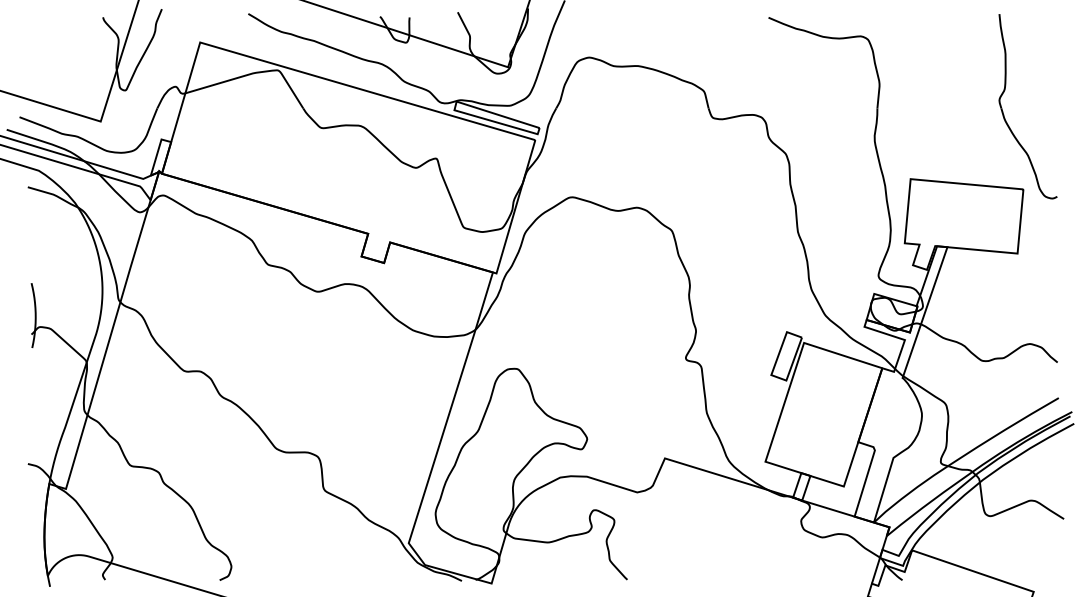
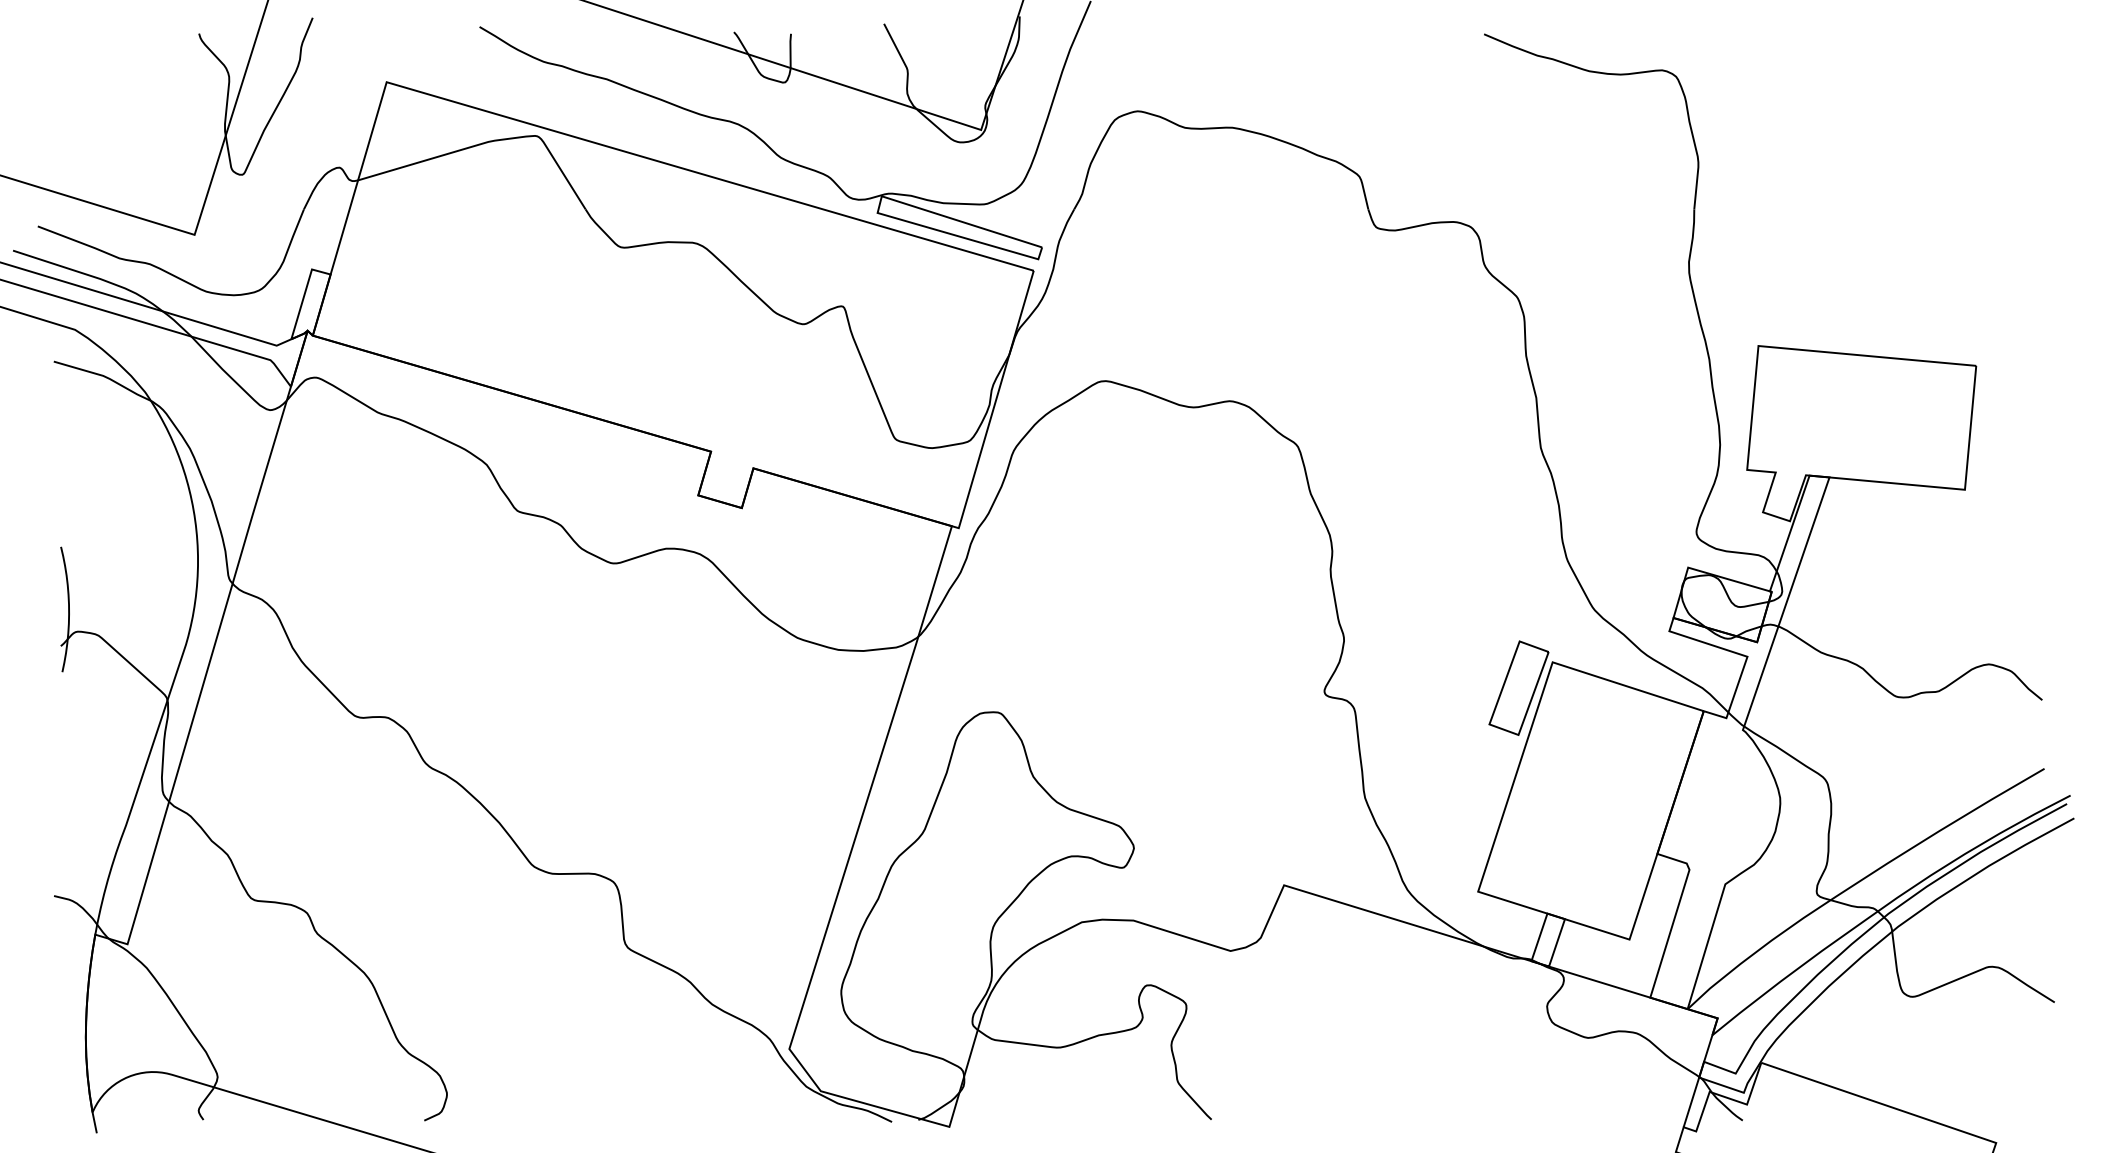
part: (1004, 114) -> (1939, 221), removed

